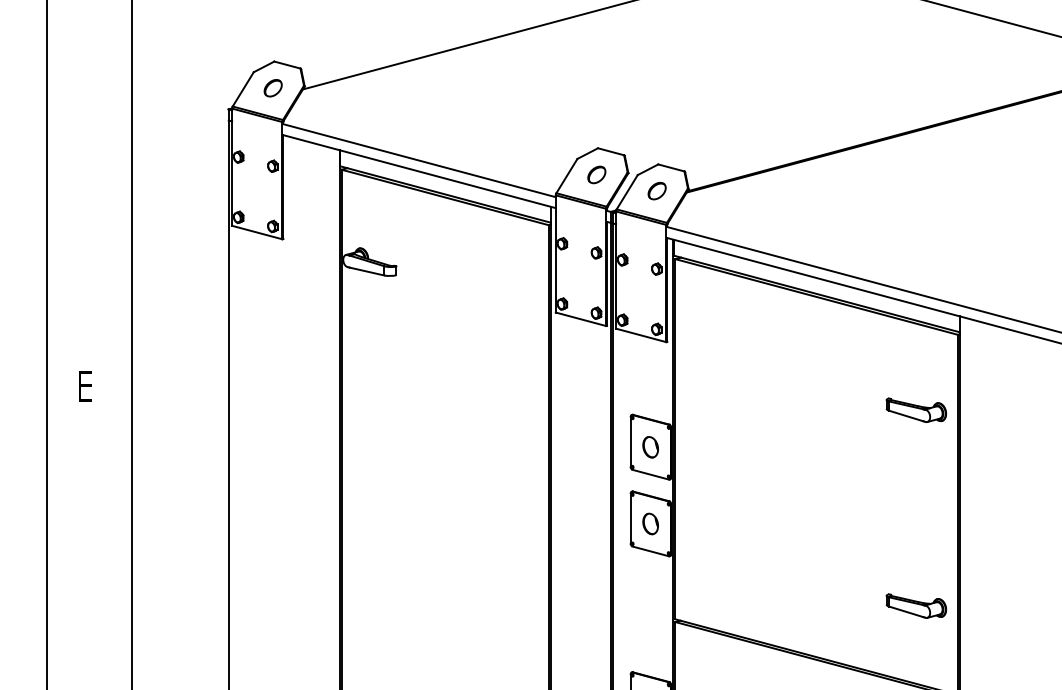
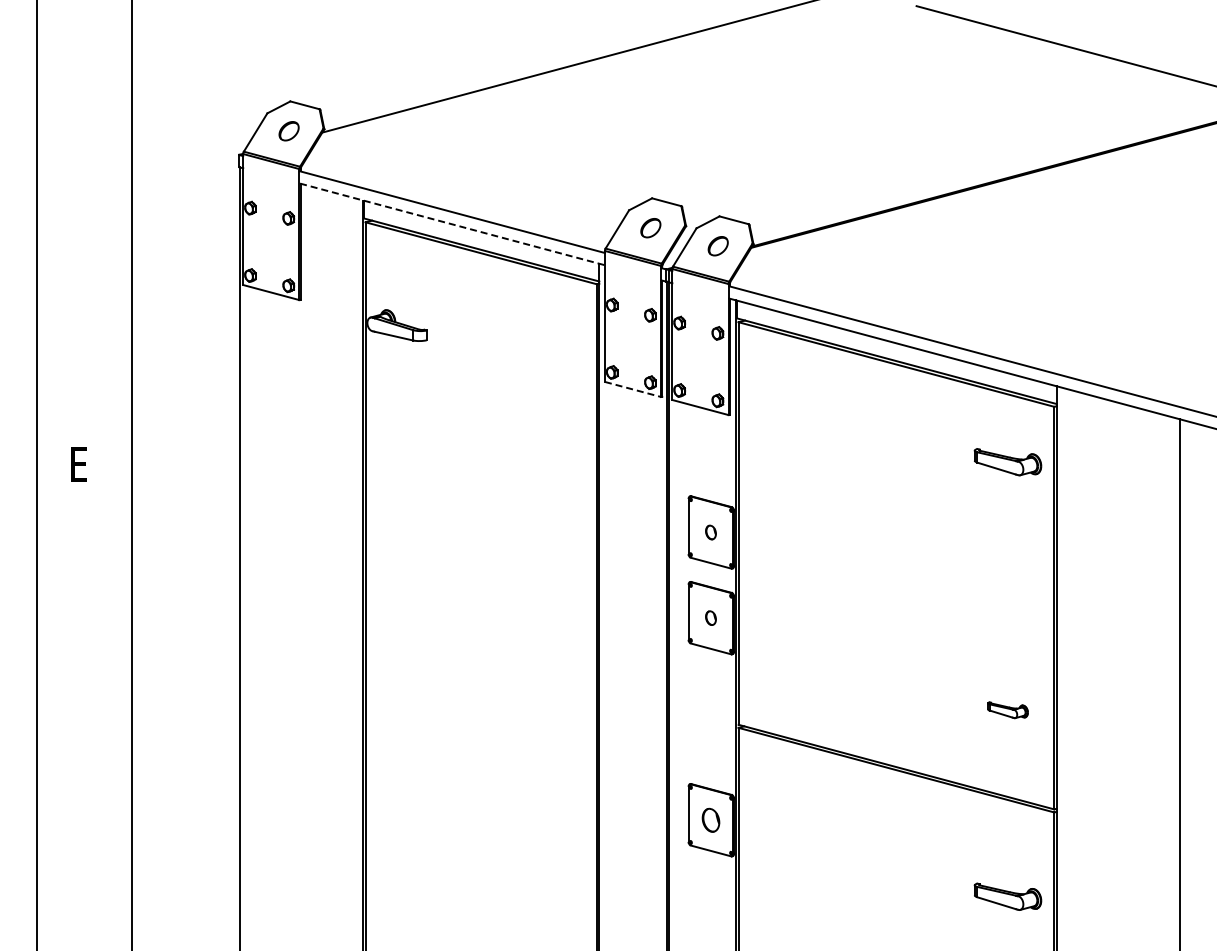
line: (419, 171) -> (452, 224), solid -> dashed
line: (581, 319) -> (633, 389), solid -> dashed
part: (915, 410) -> (1007, 462), moved
part: (650, 447) -> (710, 532), size x0.6
part: (650, 523) -> (710, 617), size x0.6
part: (915, 606) -> (1007, 710), size x0.6

